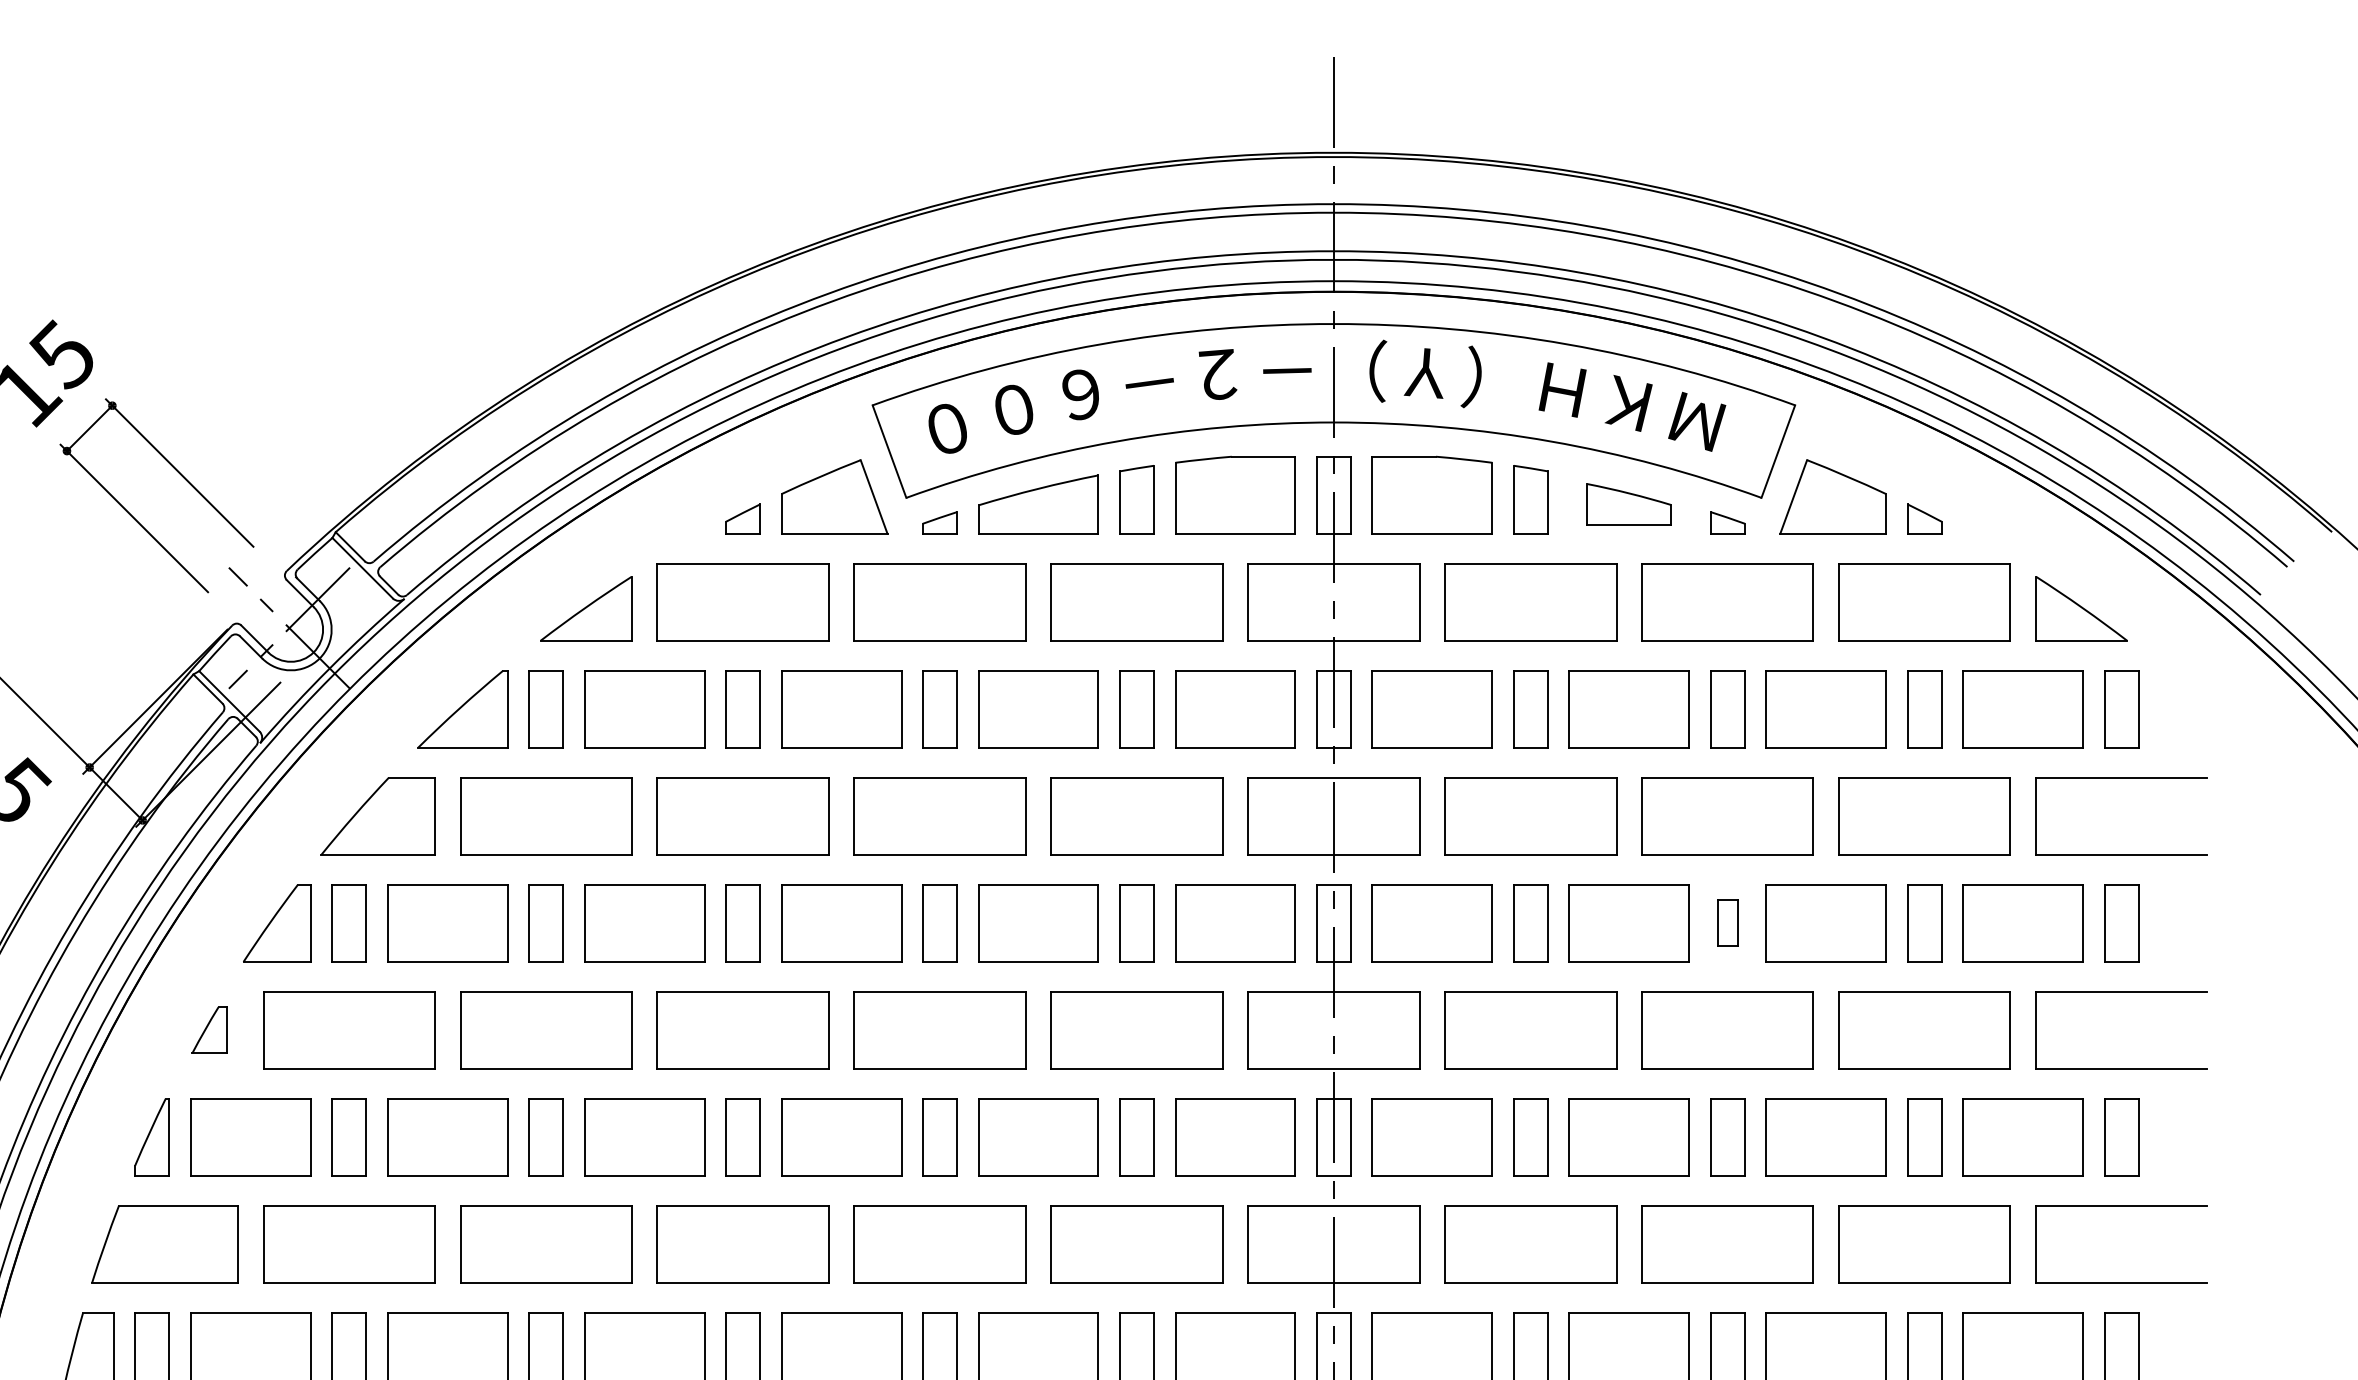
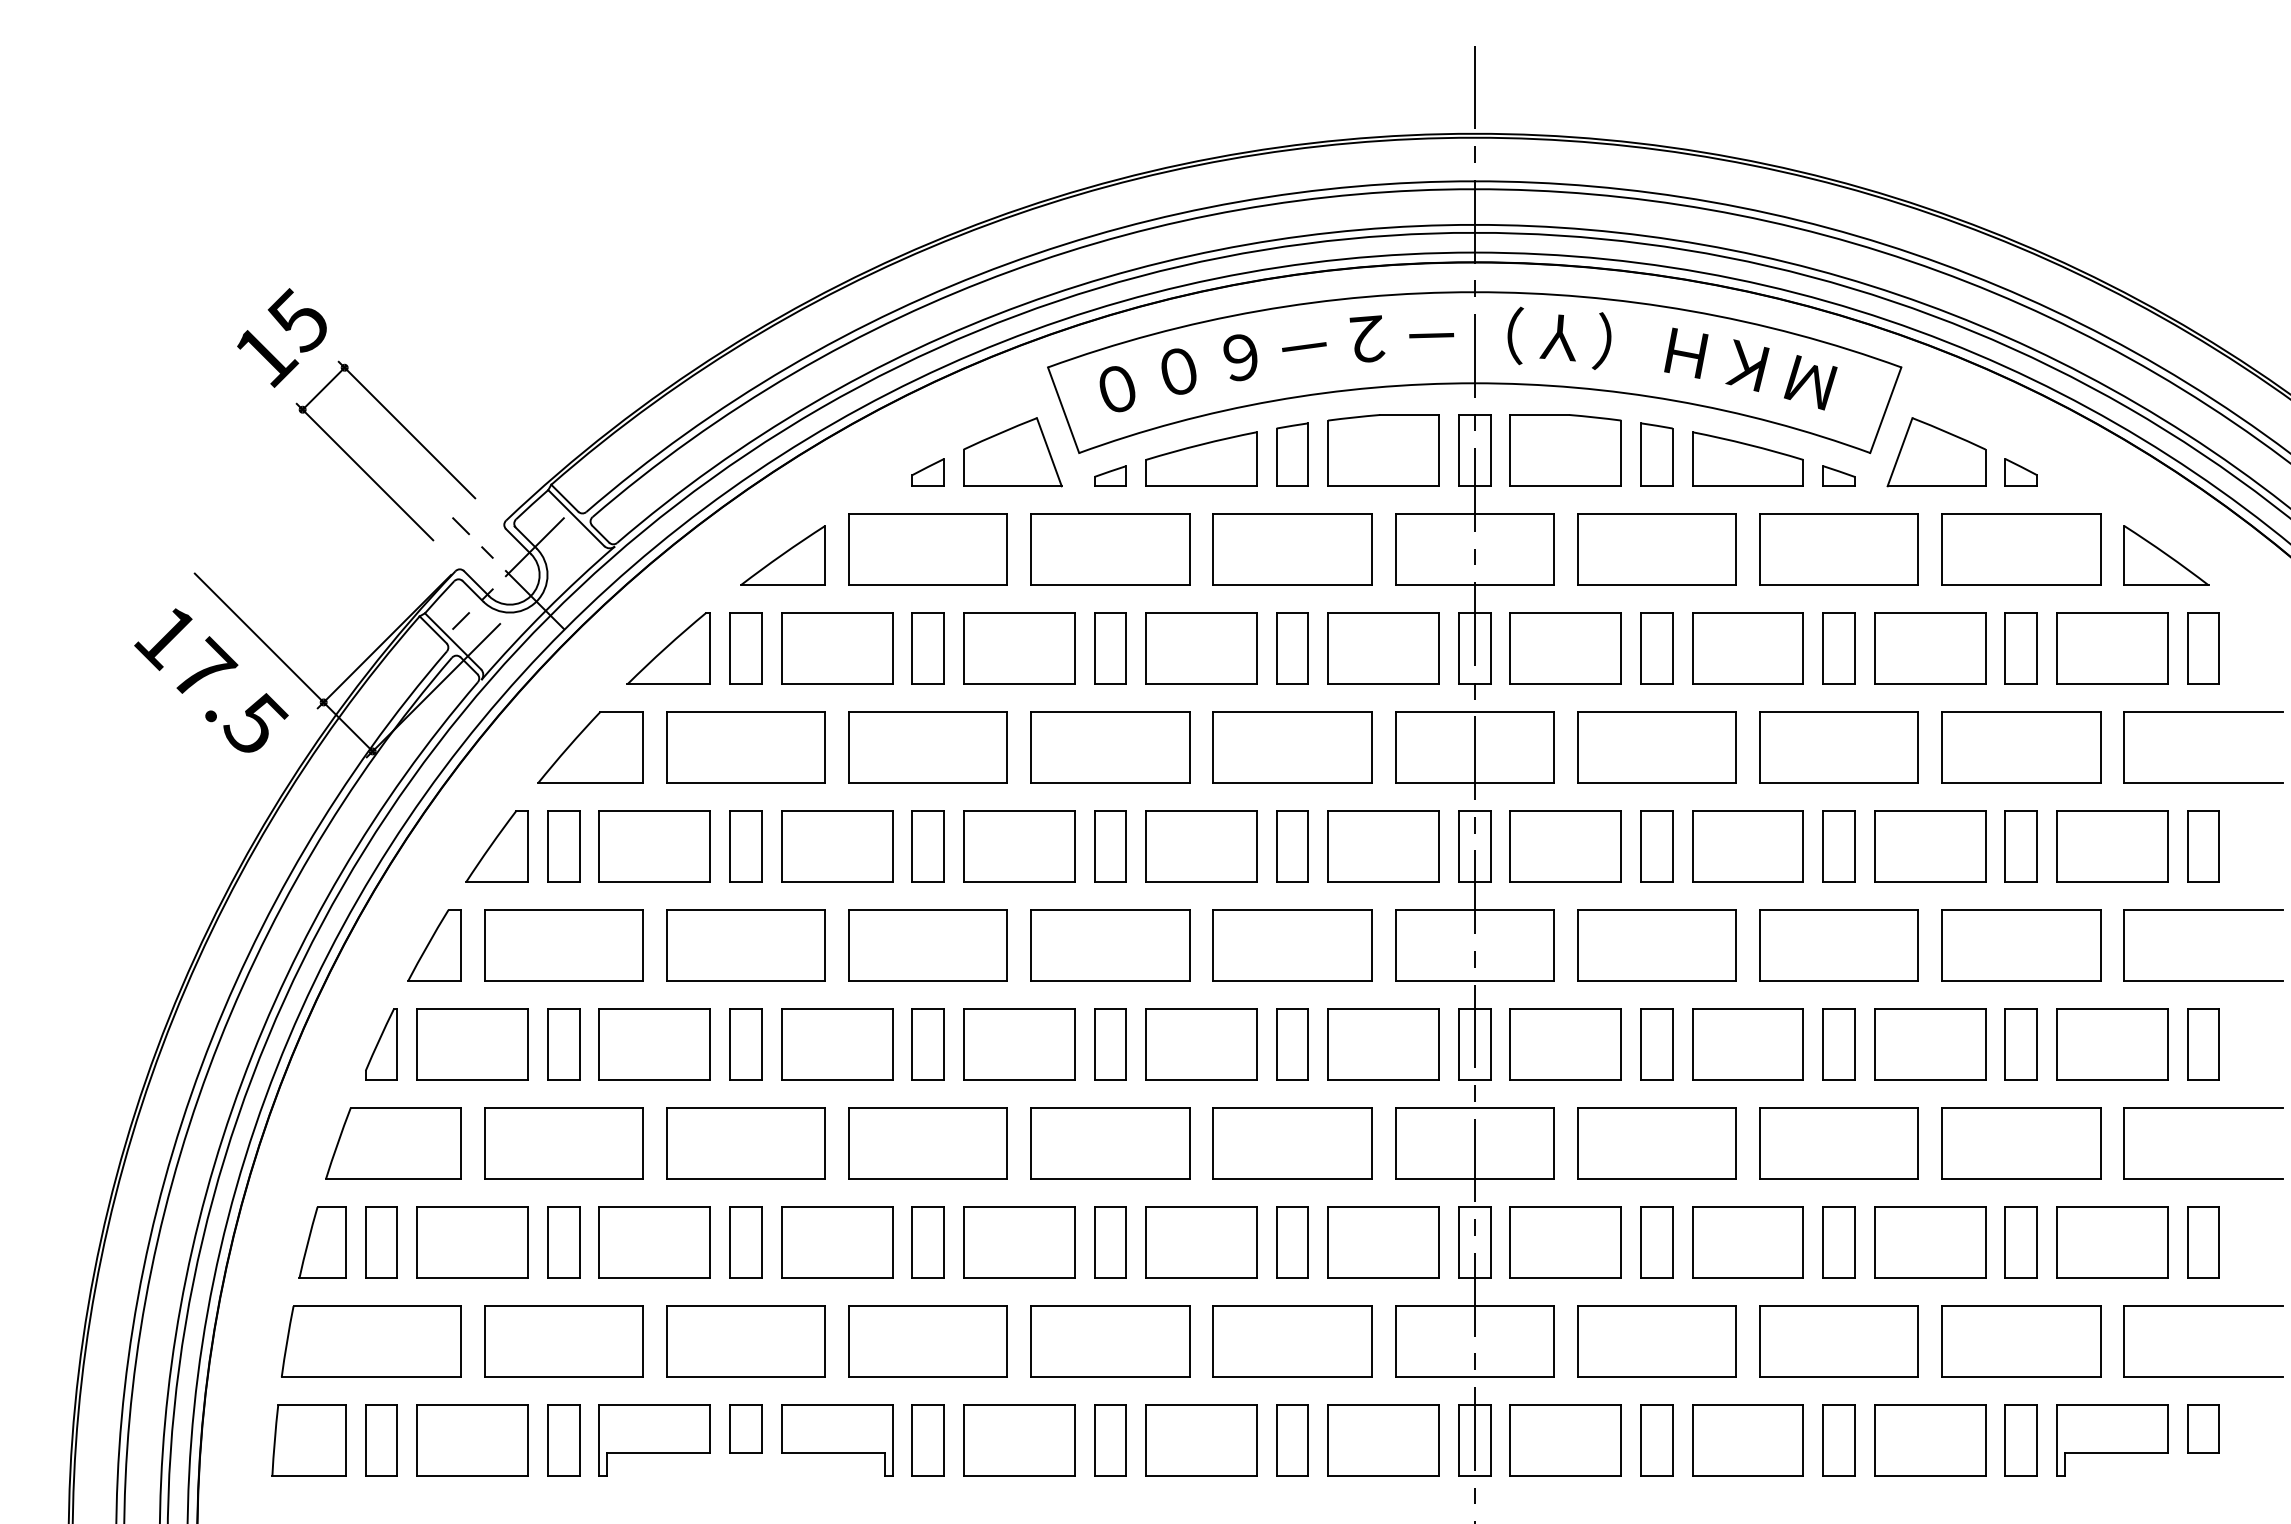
part: (1628, 503) -> (1747, 458), size x1.43
part: (1727, 923) -> (1838, 846), size x1.67
part: (209, 1030) -> (434, 945), size x1.67

